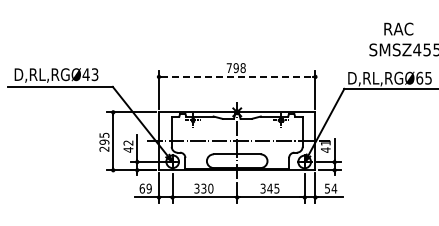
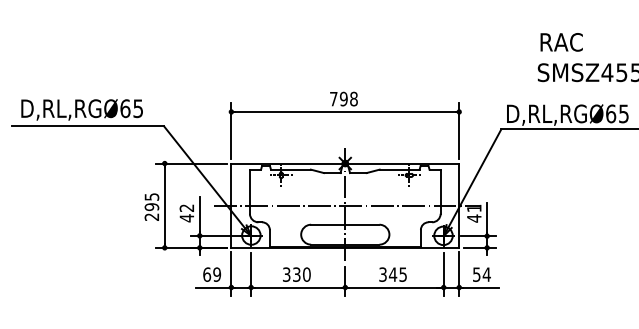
text: (398, 28) -> (561, 41), moved
text: (90, 74) -> (131, 108), D,RL,RGØ43 -> D,RL,RGØ65
line: (237, 76) -> (345, 111), dashed -> solid

